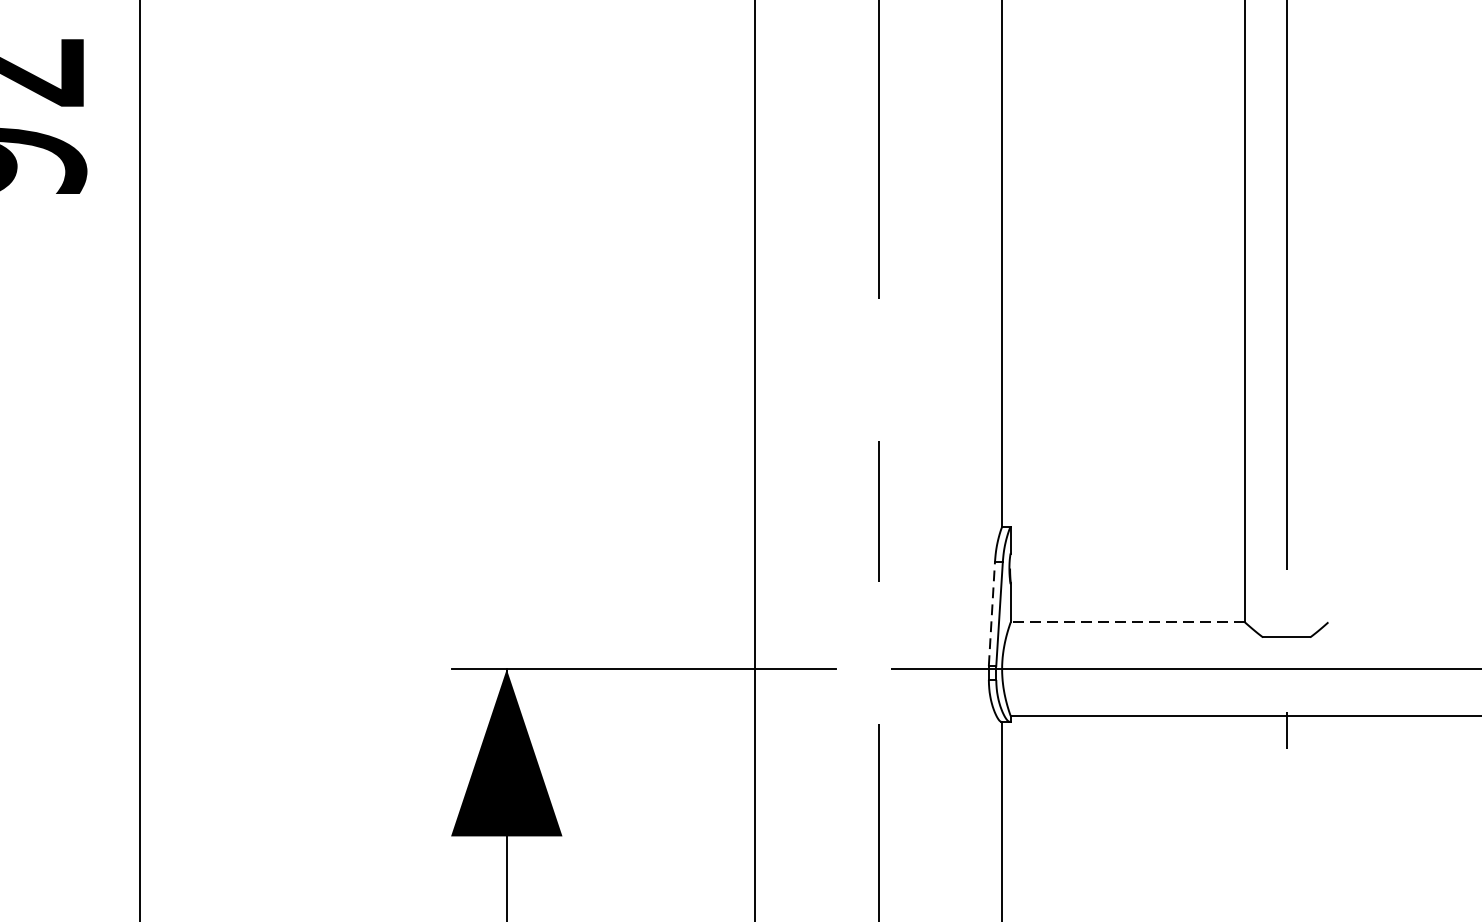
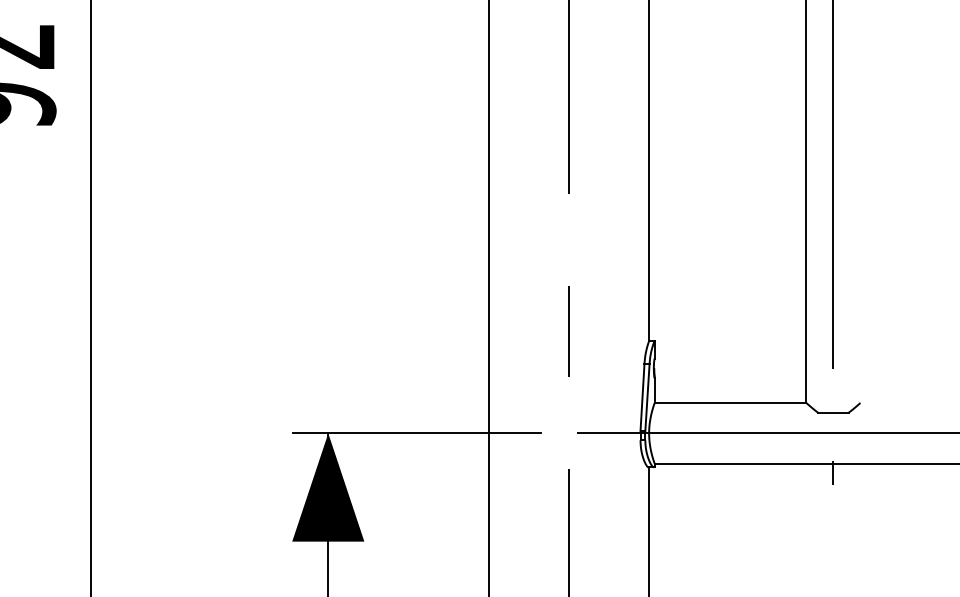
line: (991, 613) -> (642, 397), dashed -> solid
line: (1127, 621) -> (730, 402), dashed -> solid

